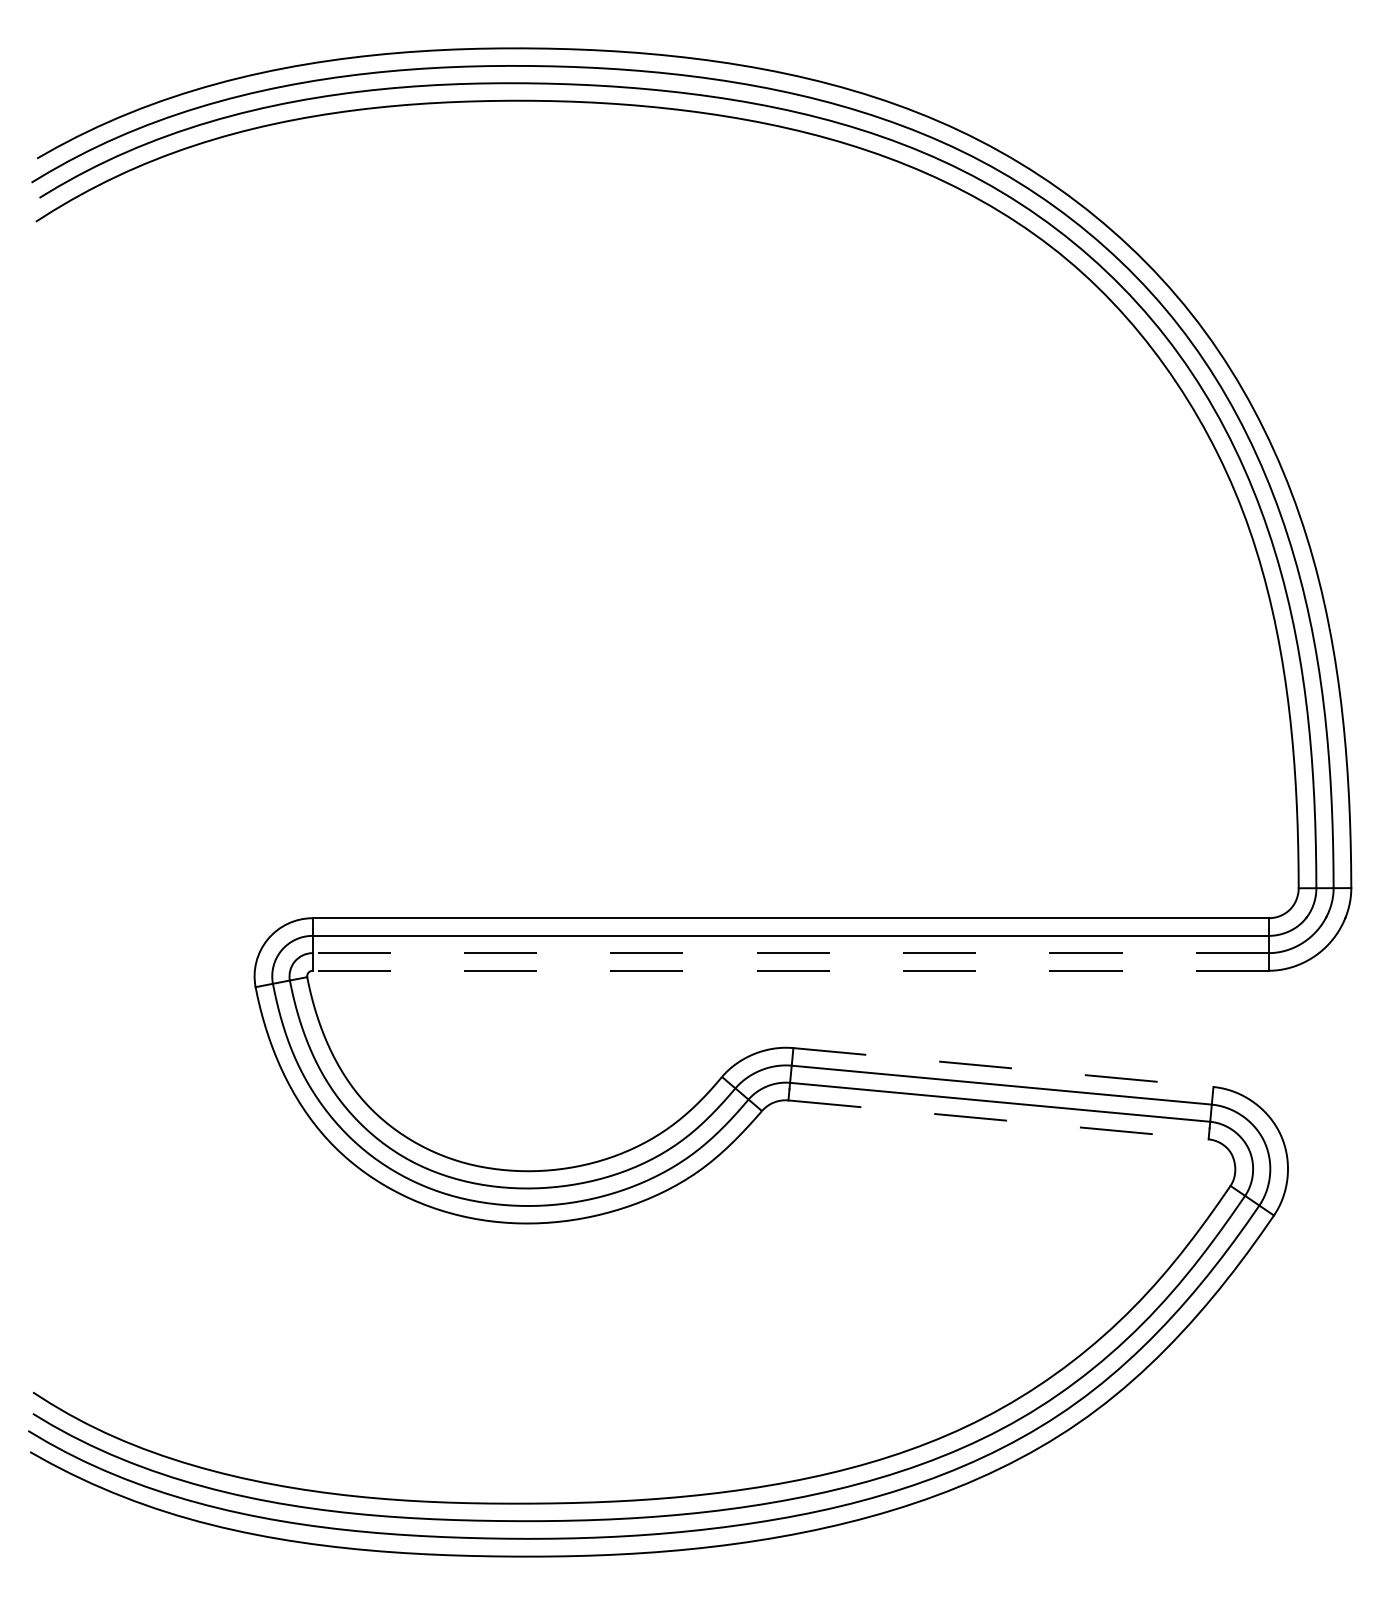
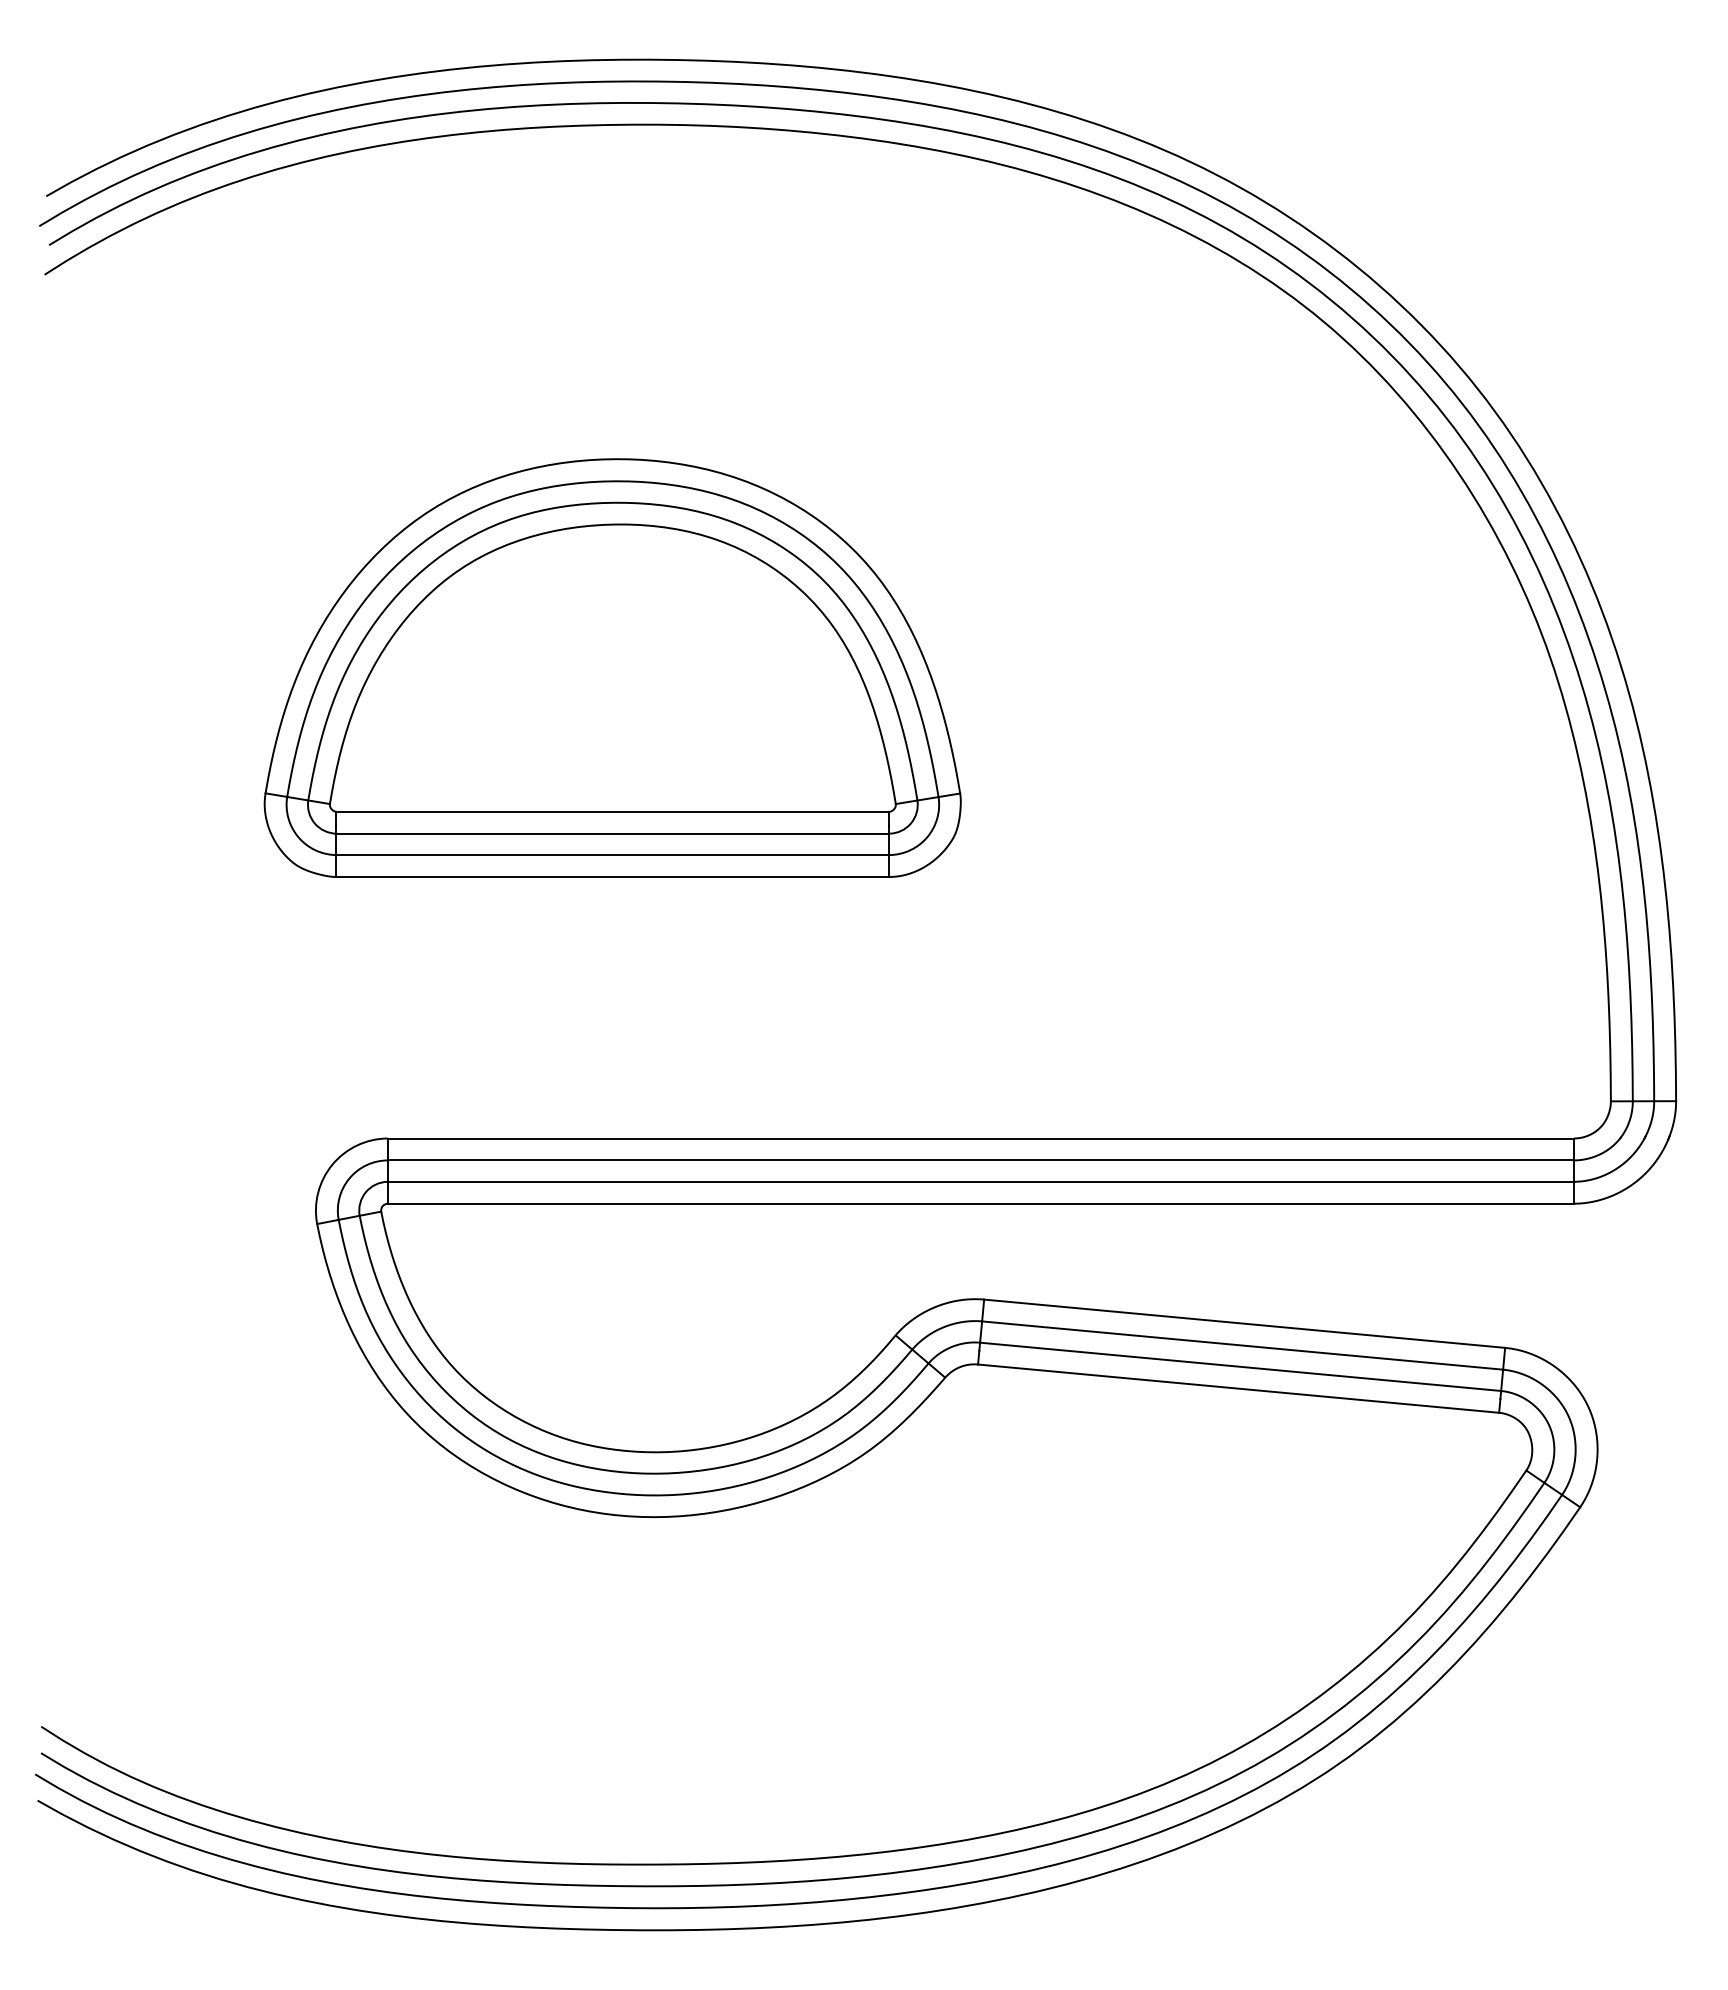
part: (493, 538) -> (612, 667), added
line: (790, 952) -> (980, 1181), dashed -> solid
line: (790, 970) -> (980, 1203), dashed -> solid
line: (1003, 1067) -> (1244, 1323), dashed -> solid
line: (998, 1119) -> (1238, 1388), dashed -> solid

